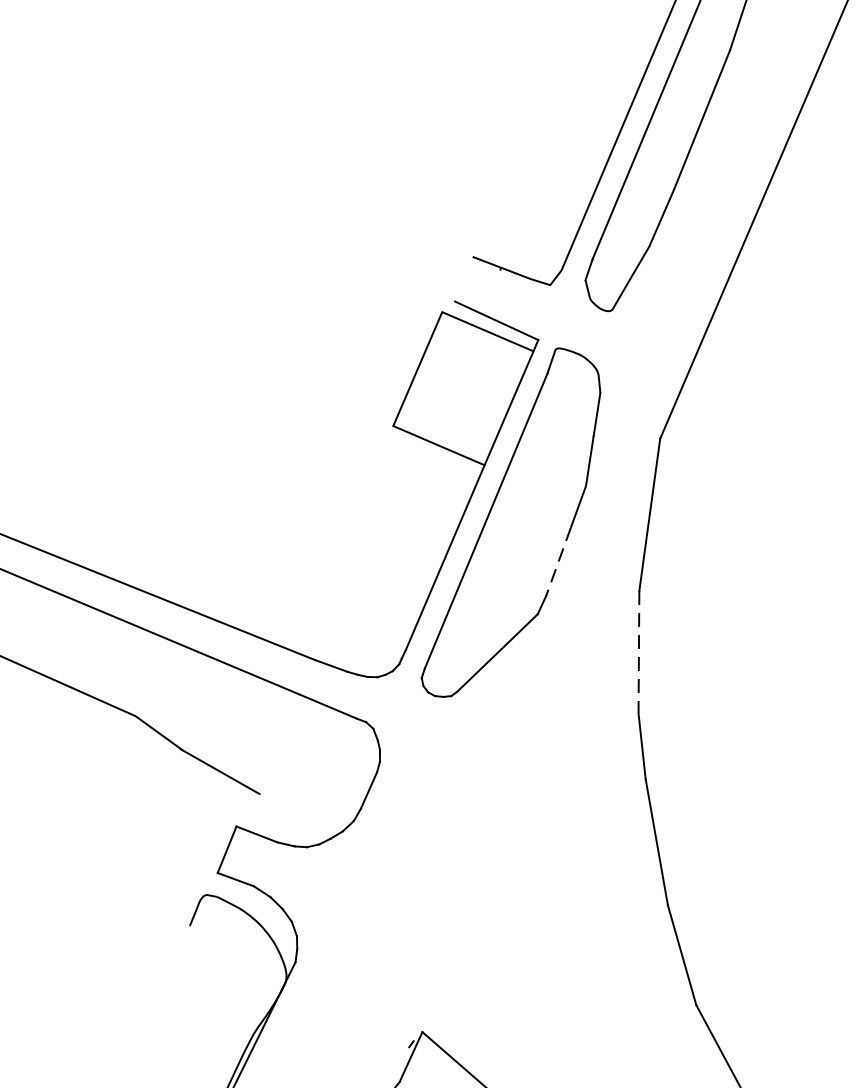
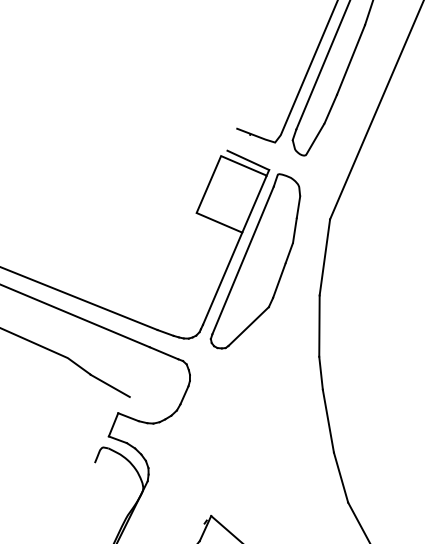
line: (559, 563) -> (279, 281), dashed -> solid
line: (639, 653) -> (319, 326), dashed -> solid

